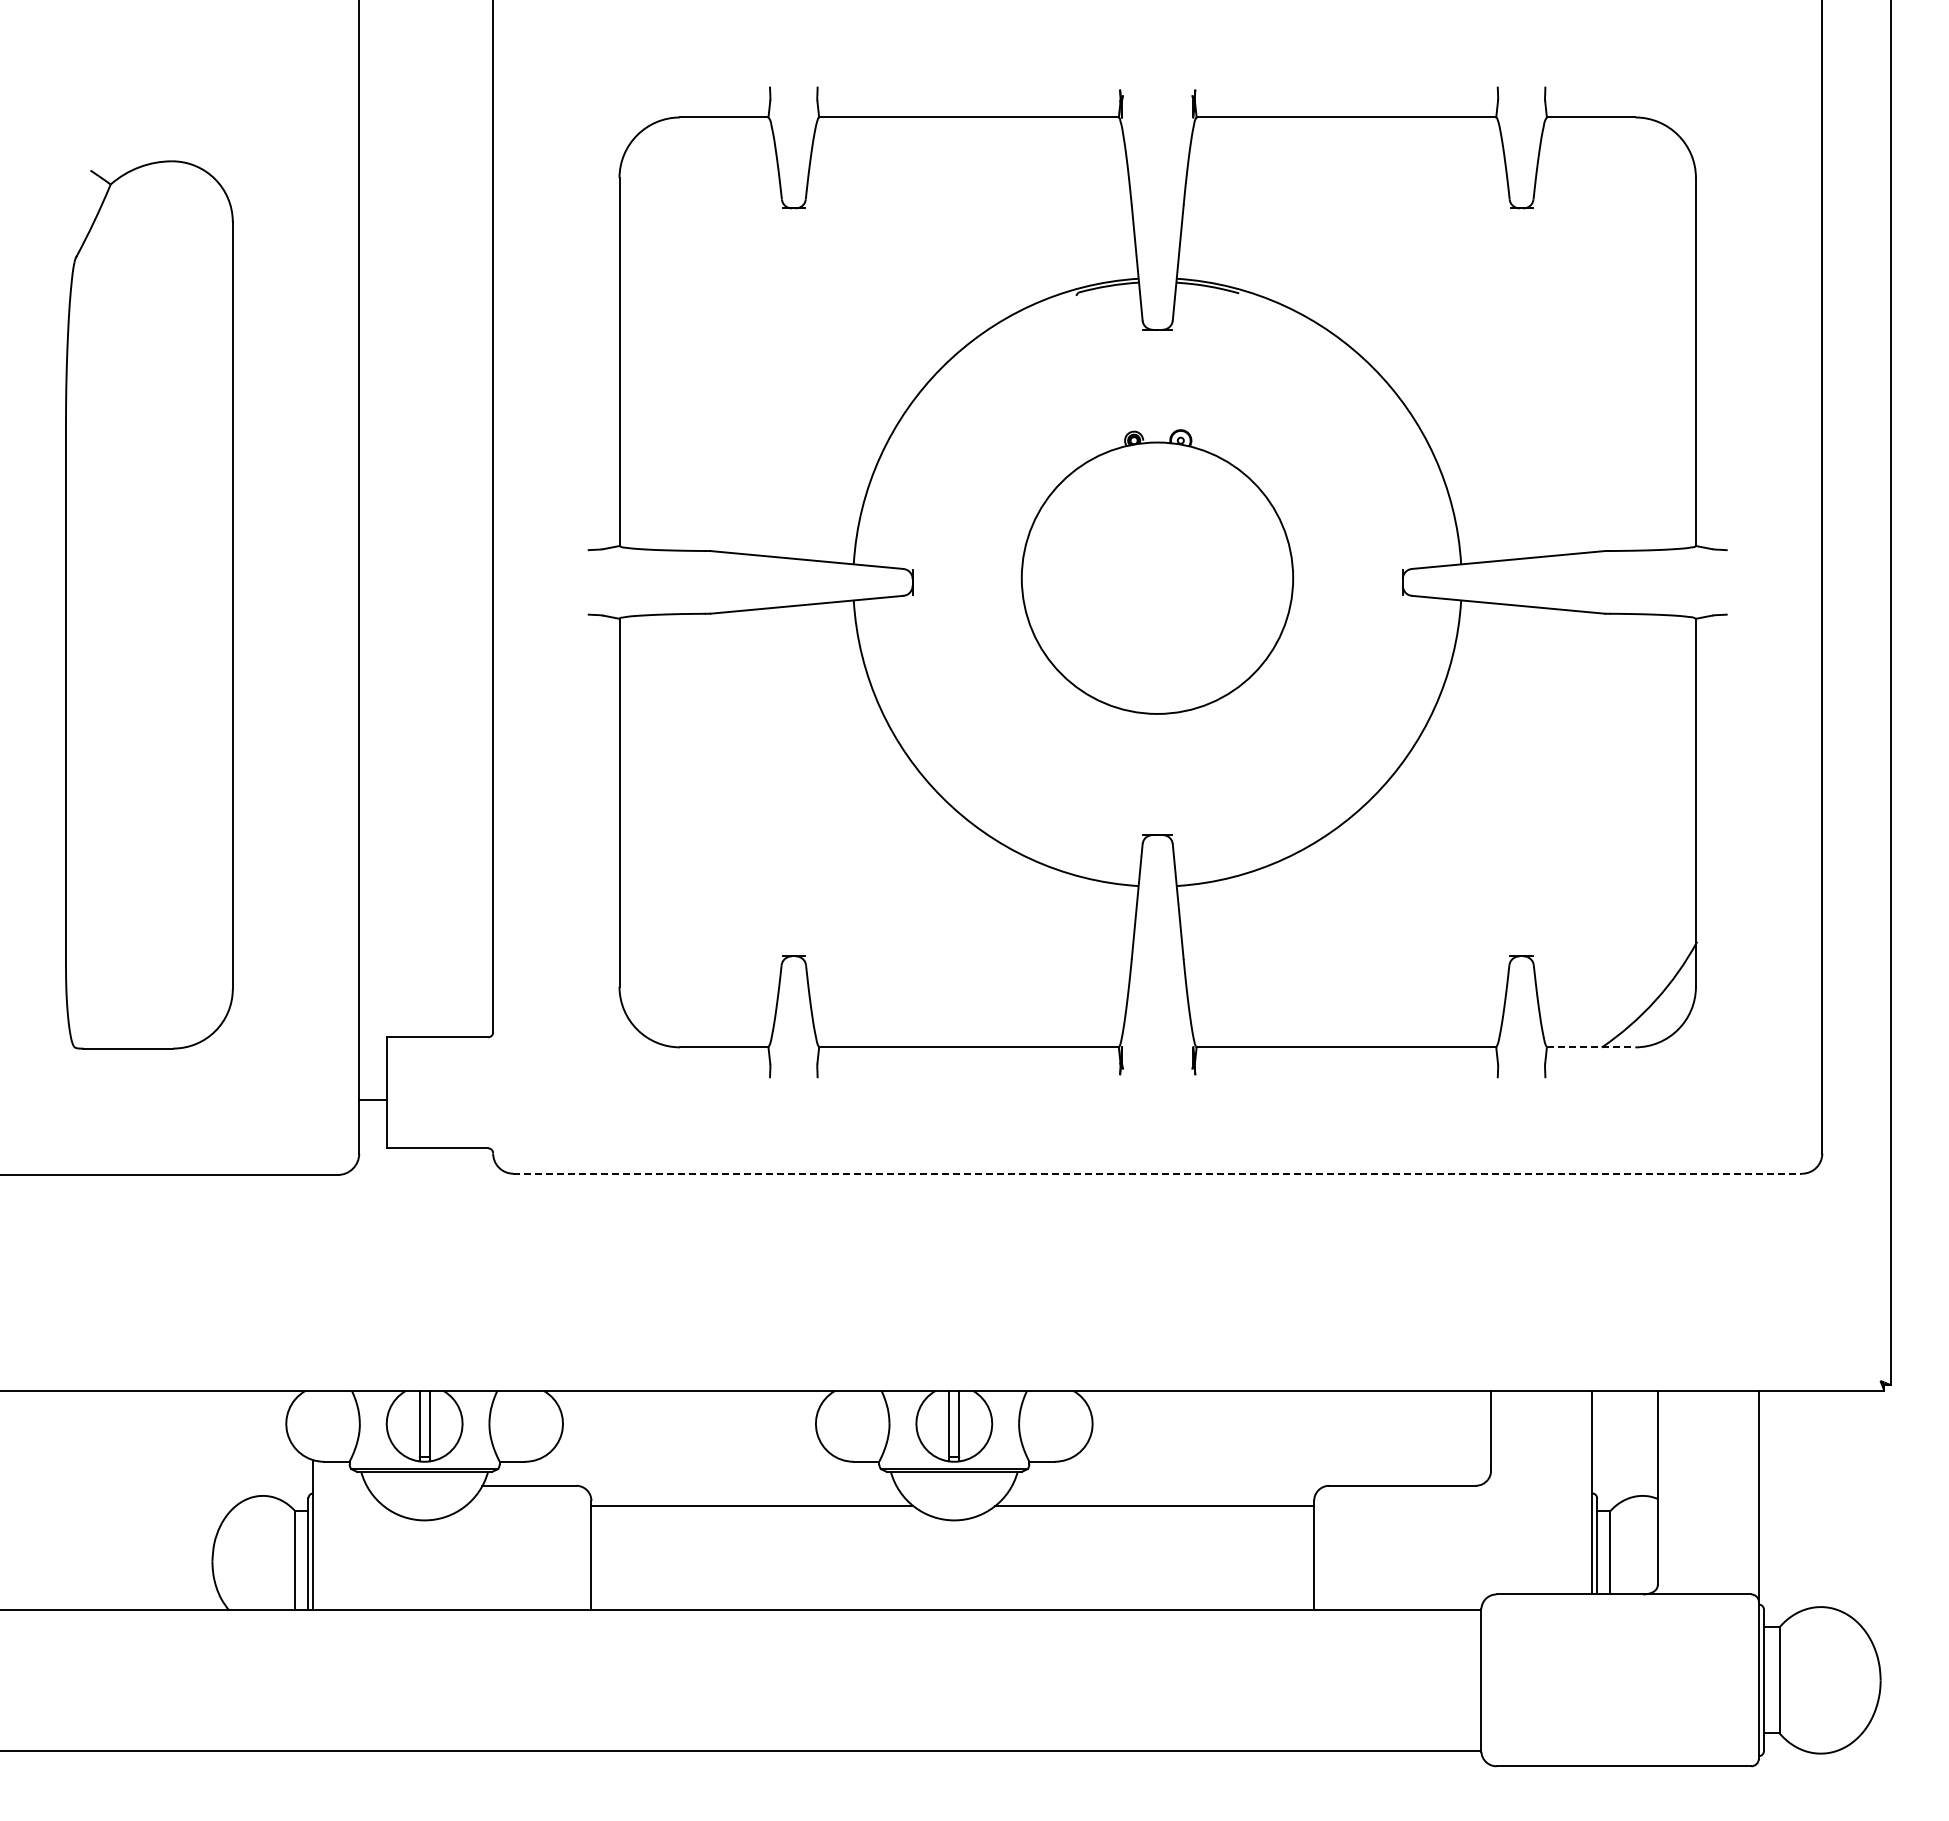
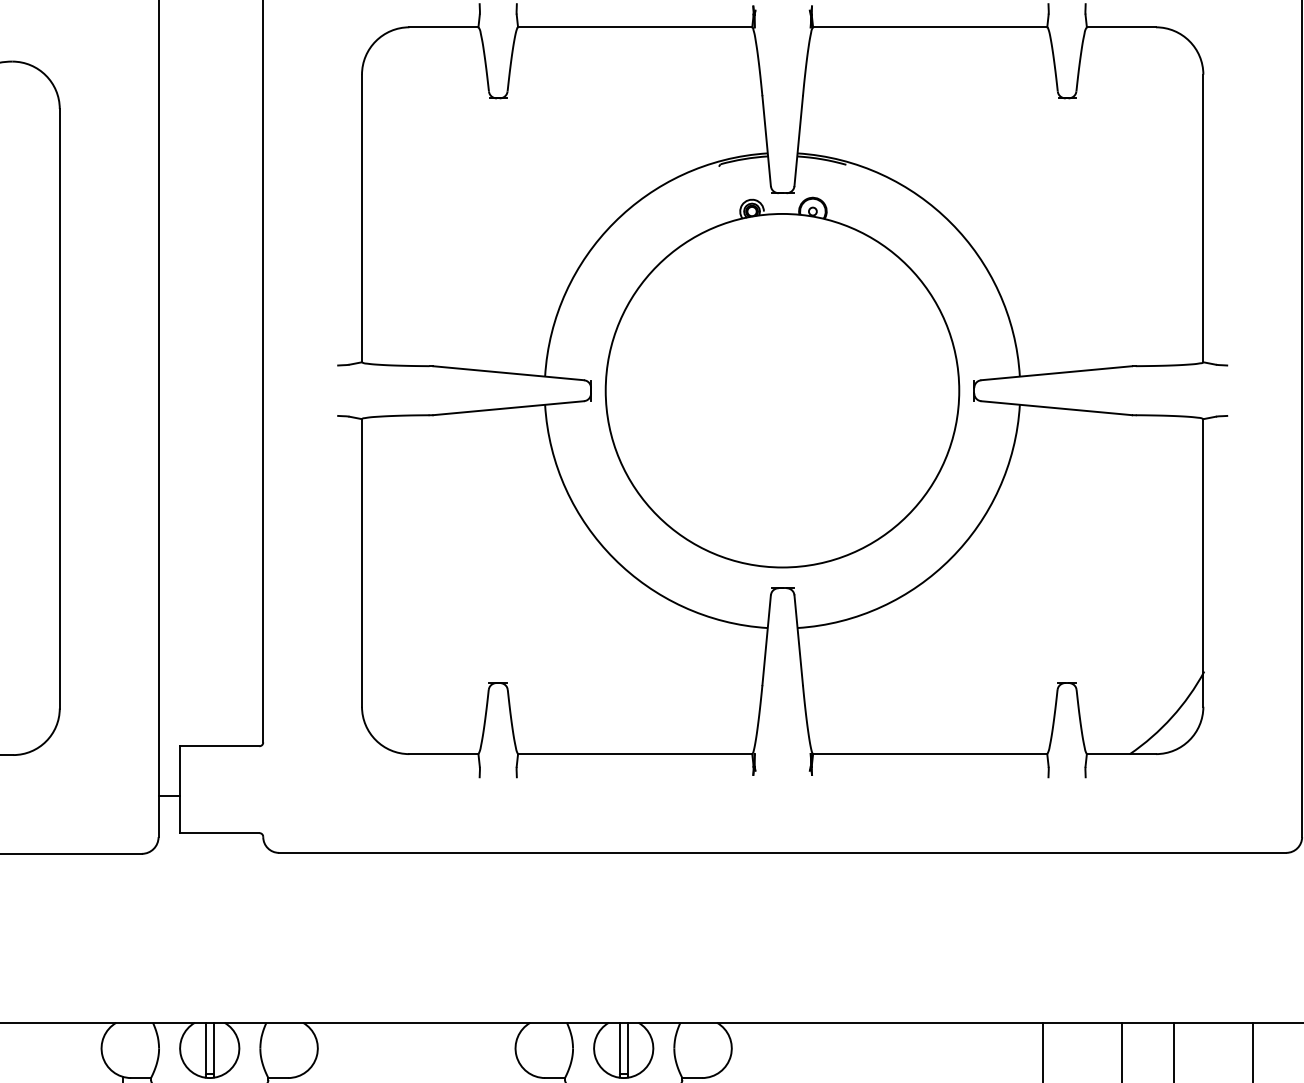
part: (1157, 571) -> (782, 382), size x1.67
line: (1591, 1047) -> (1121, 754), dashed -> solid
line: (1158, 1173) -> (783, 852), dashed -> solid

